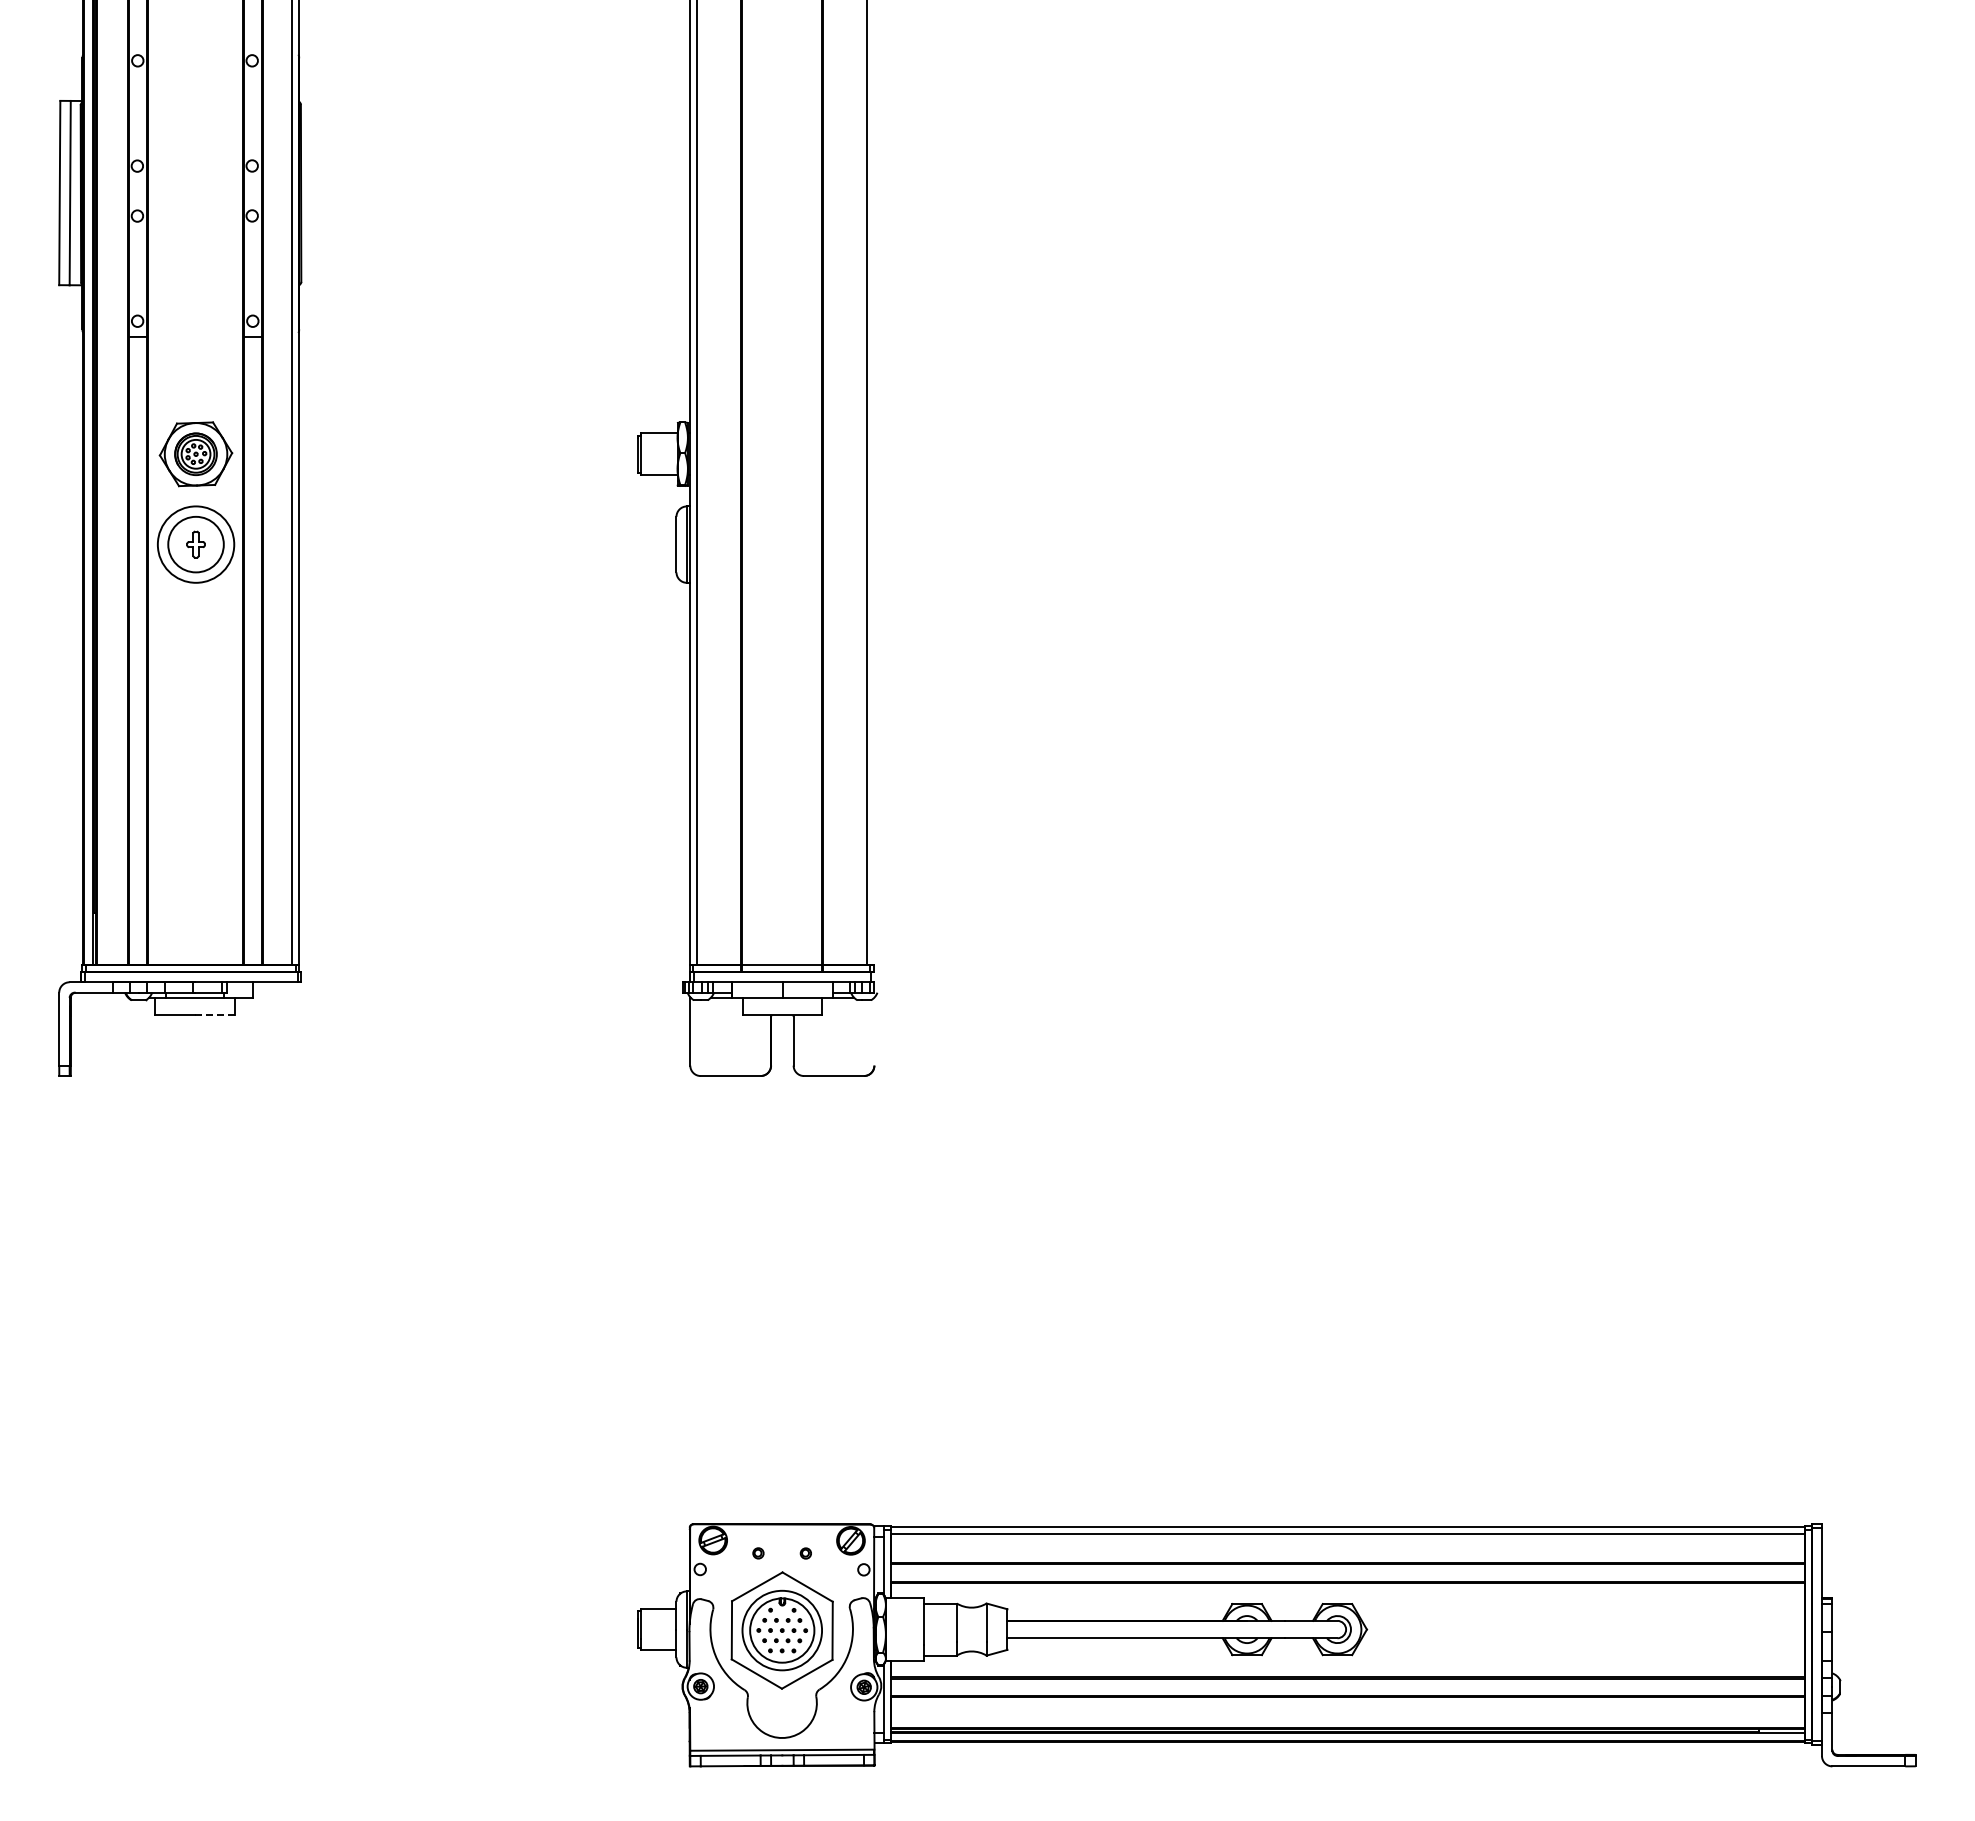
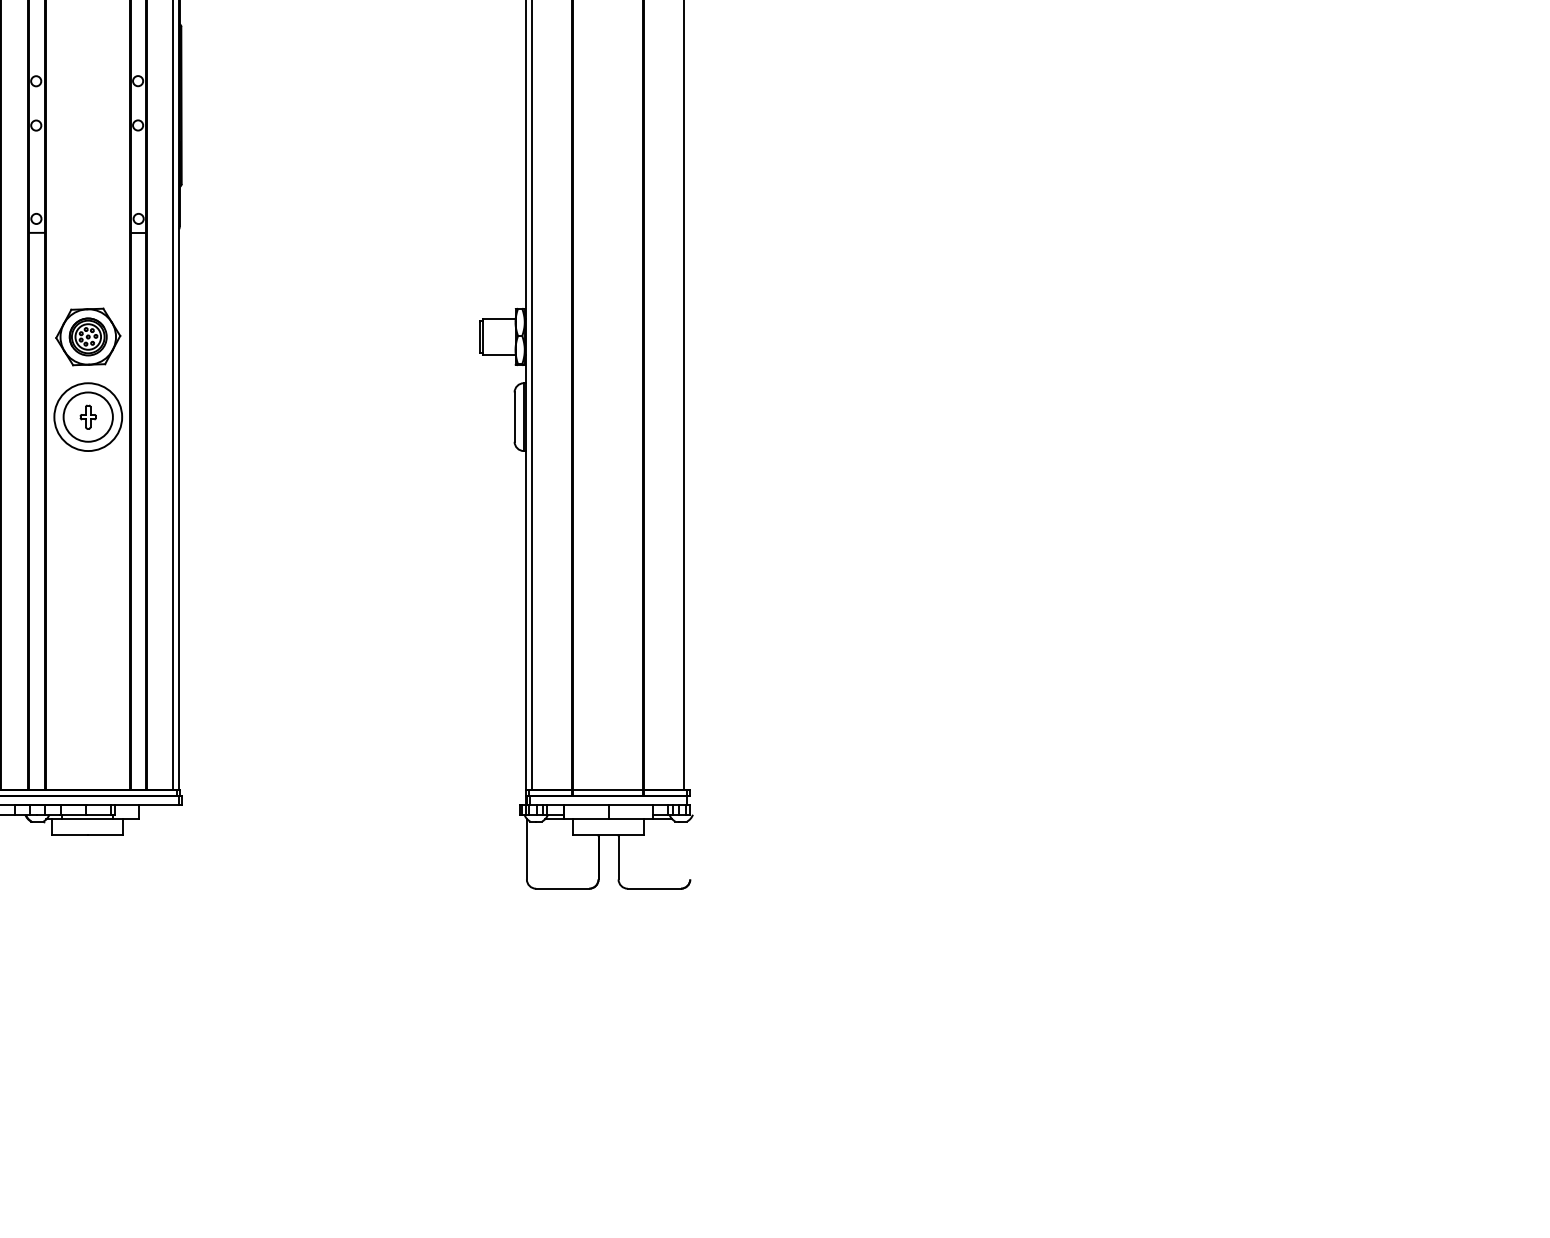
line: (215, 1015) -> (105, 834), dashed -> solid

